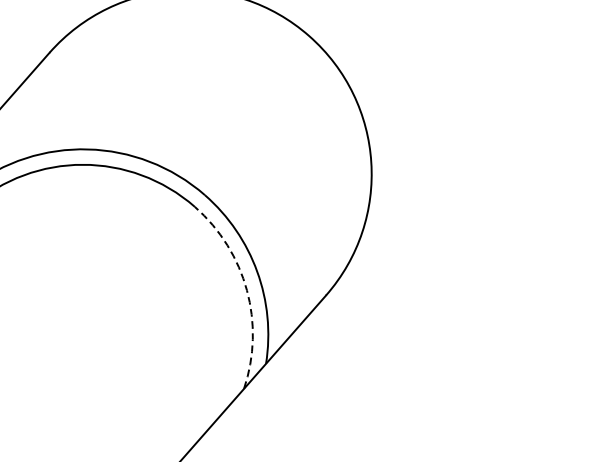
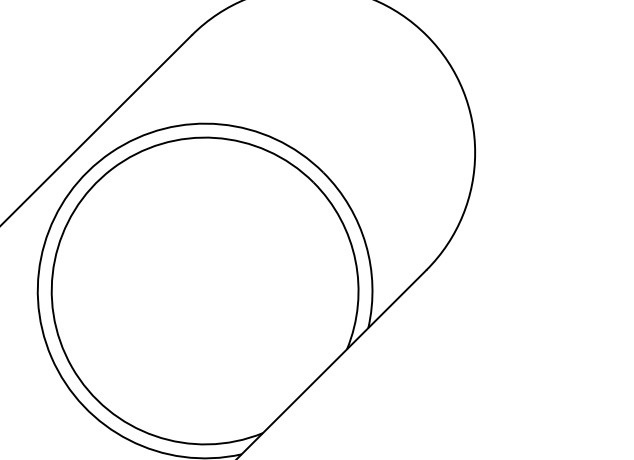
arc: (246, 290) -> (355, 260), dashed -> solid

